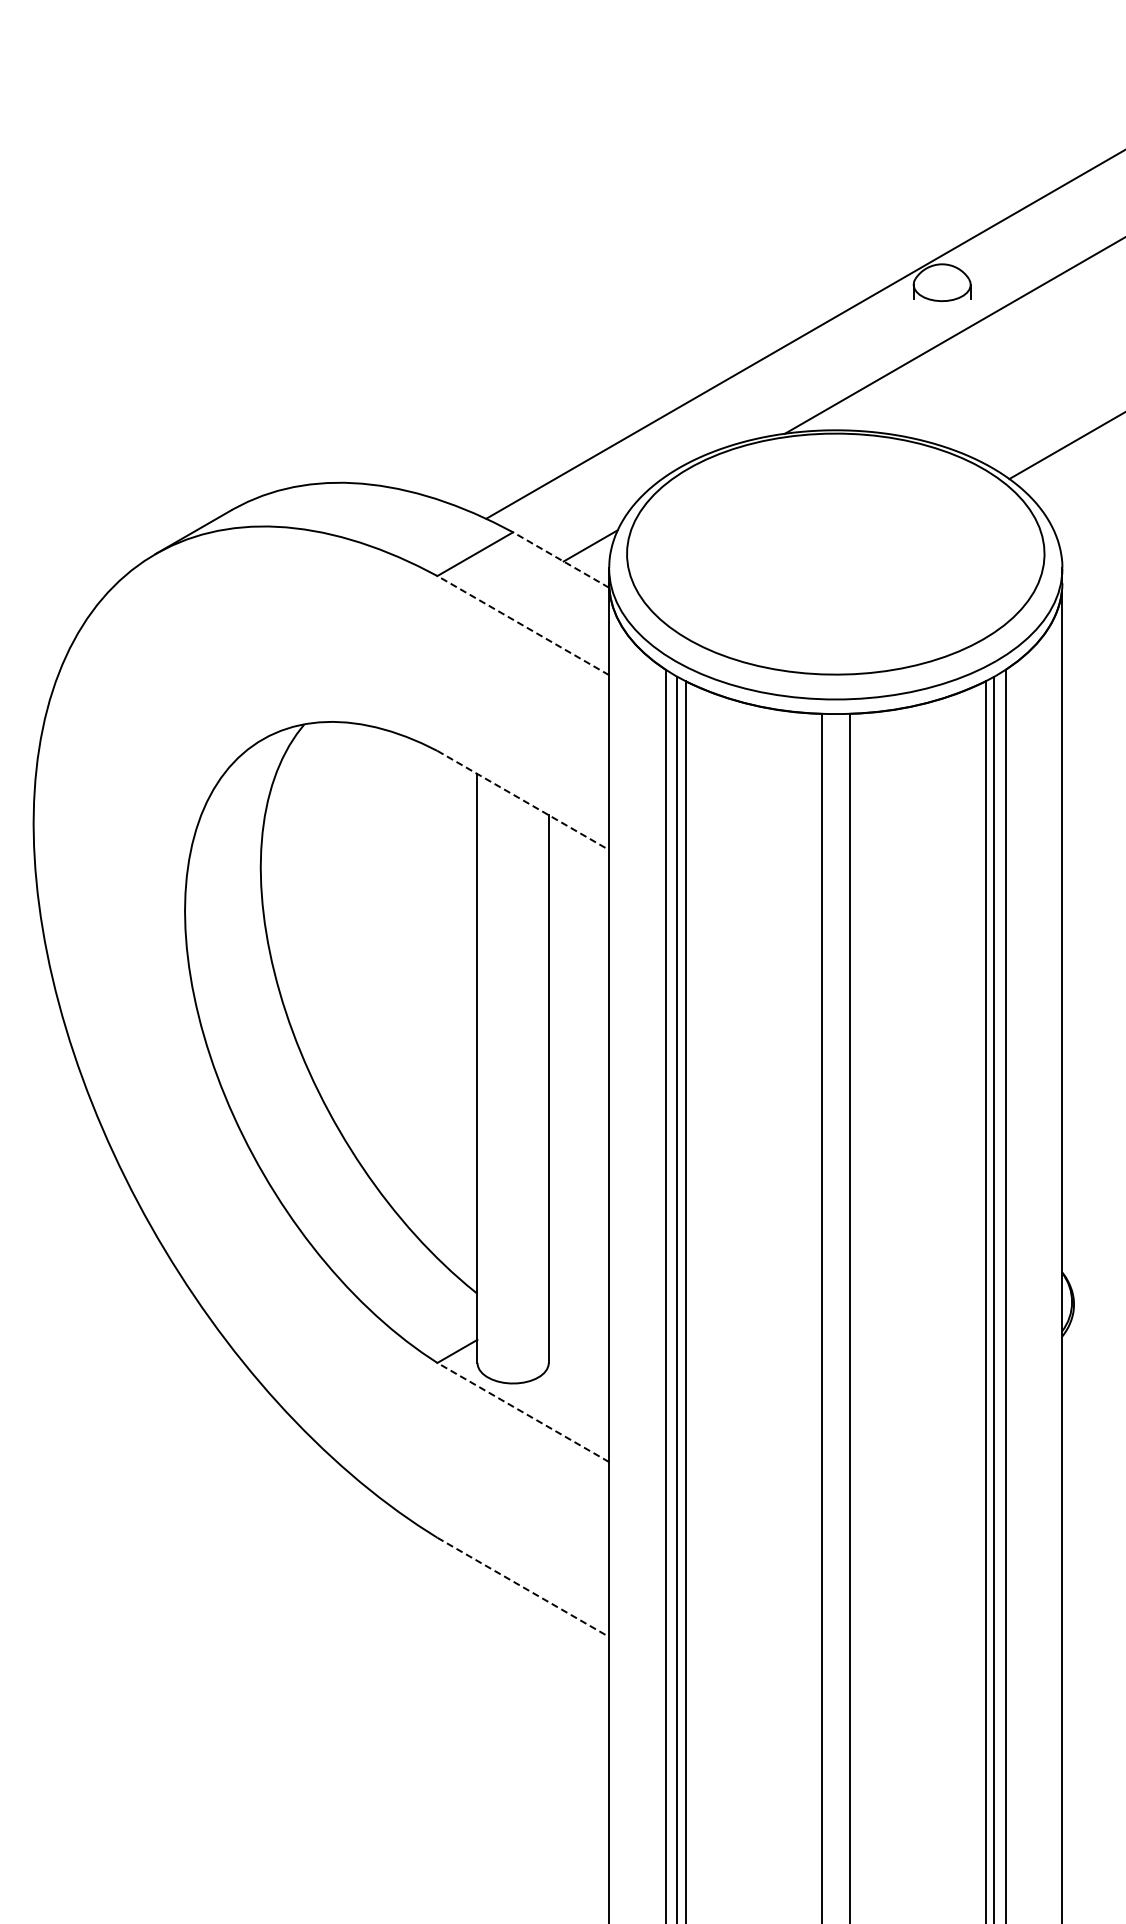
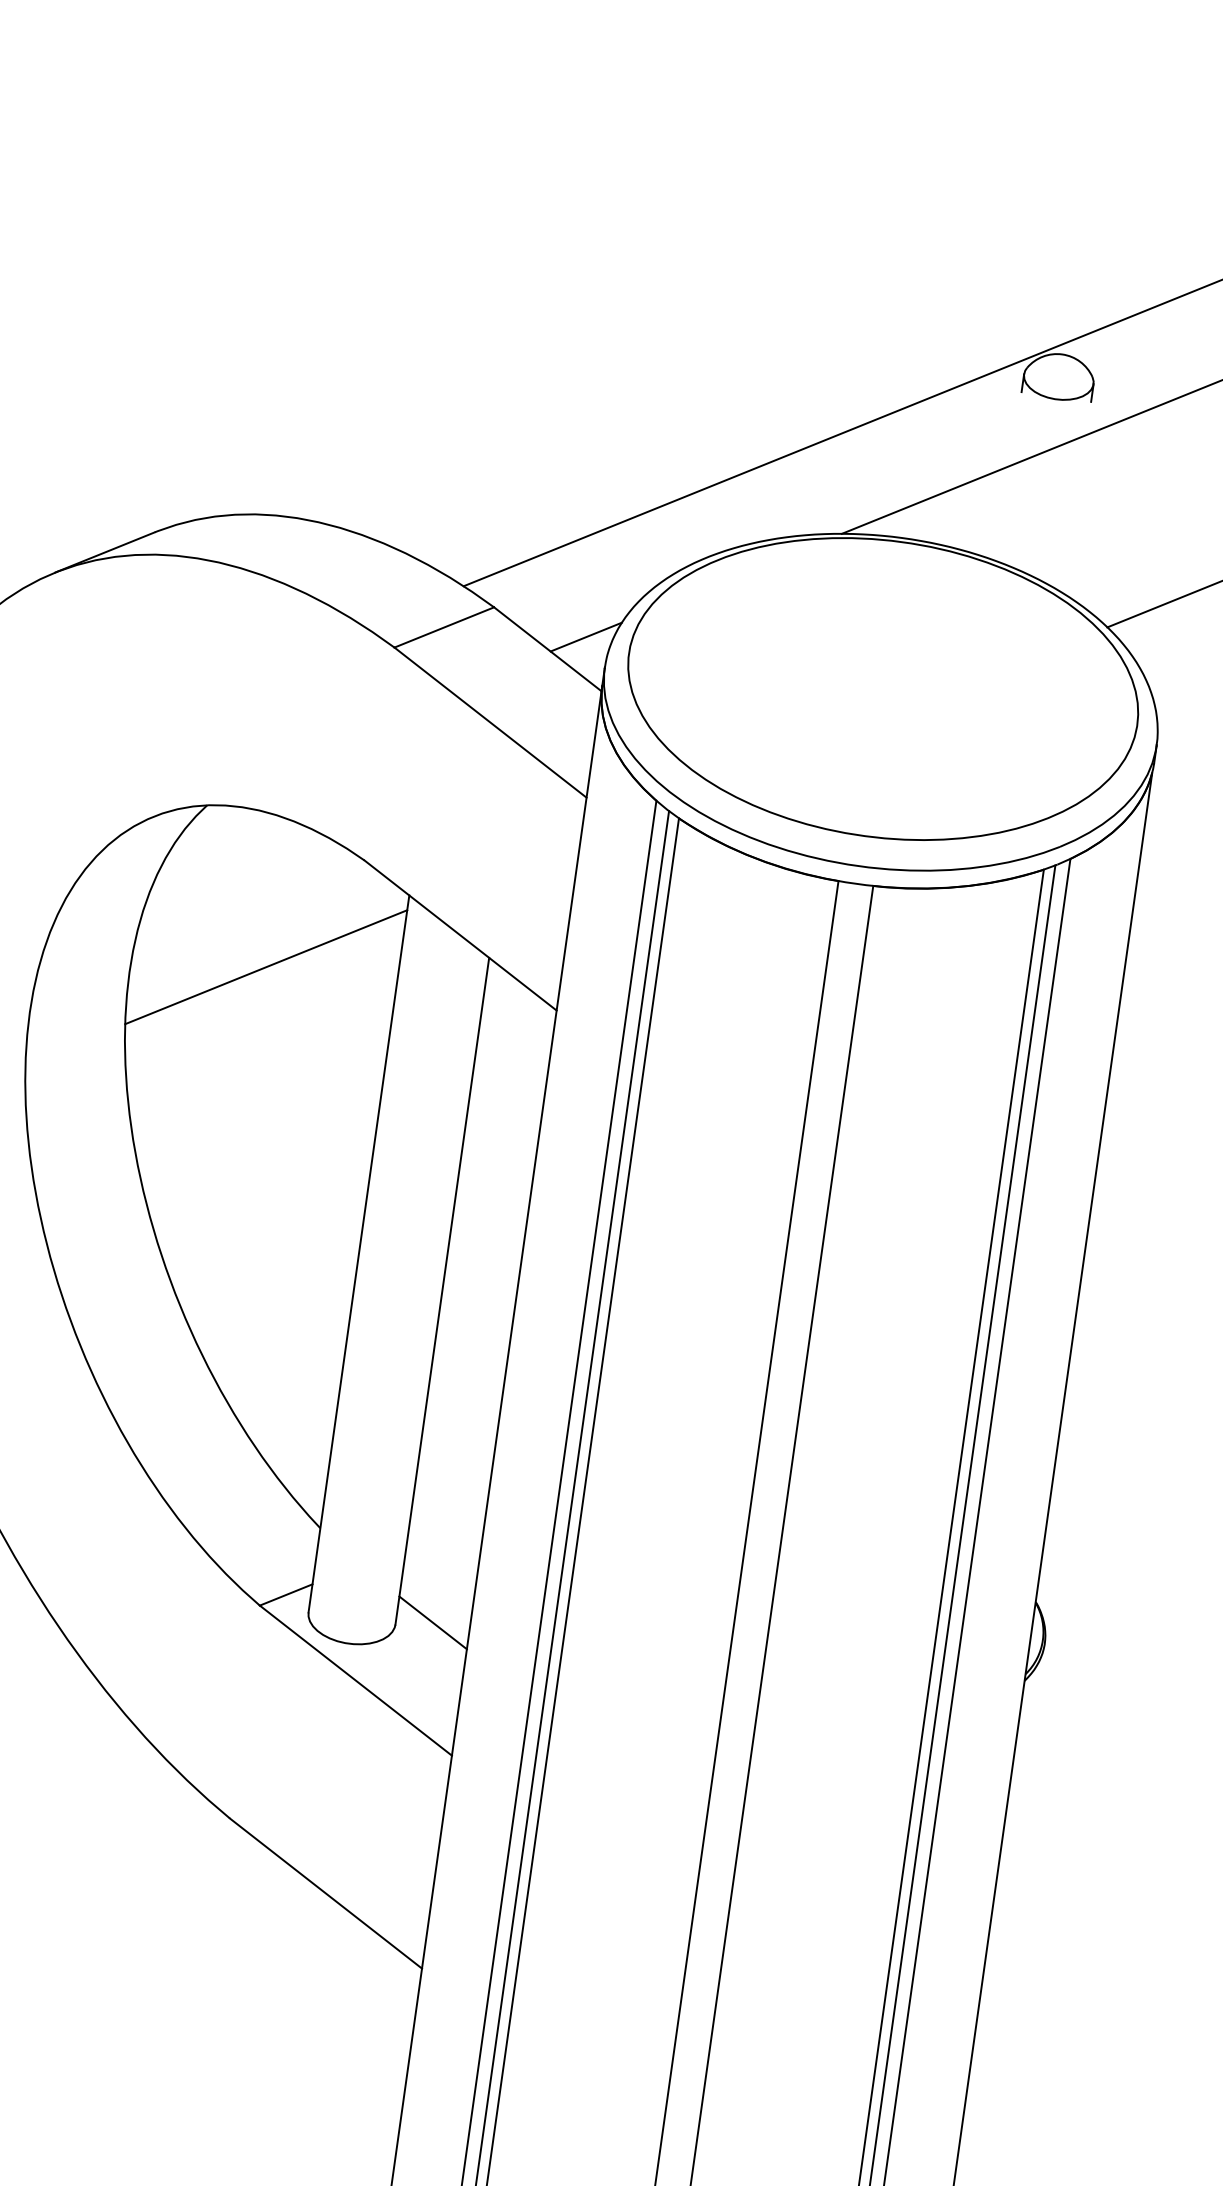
line: (560, 559) -> (547, 648), dashed -> solid
line: (522, 625) -> (489, 722), dashed -> solid
line: (523, 800) -> (460, 935), dashed -> solid
line: (370, 847) -> (266, 966), added
line: (578, 1356) -> (432, 1621), added
line: (522, 1412) -> (354, 1680), dashed -> solid
line: (523, 1587) -> (326, 1893), dashed -> solid

